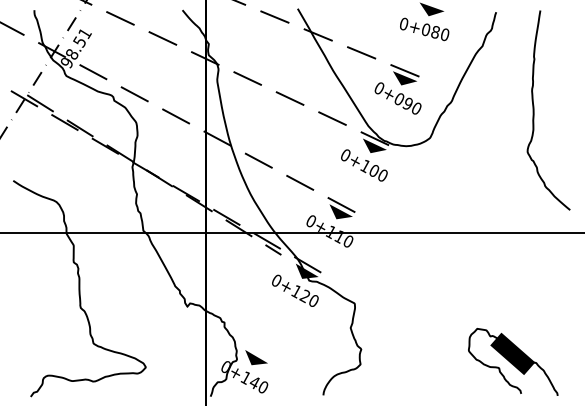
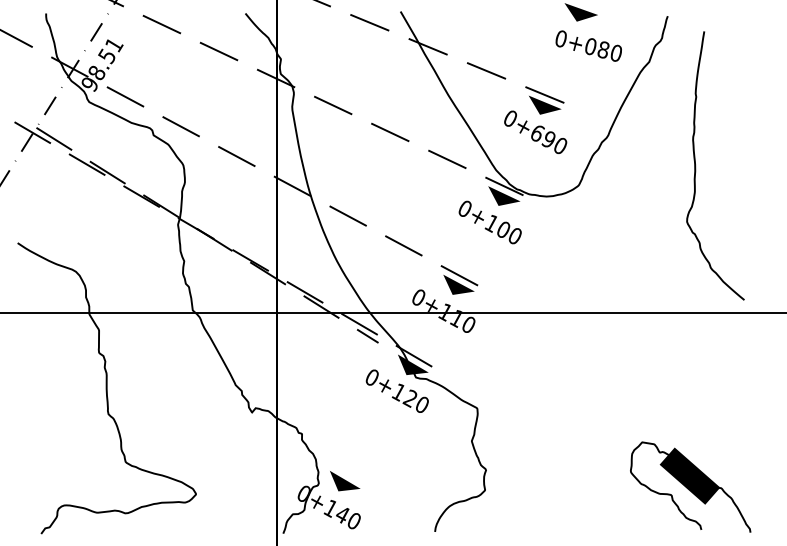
text: (424, 29) -> (588, 46), moved
text: (400, 99) -> (538, 133), 0+090 -> 0+690
curve: (534, 110) -> (696, 165), moved

